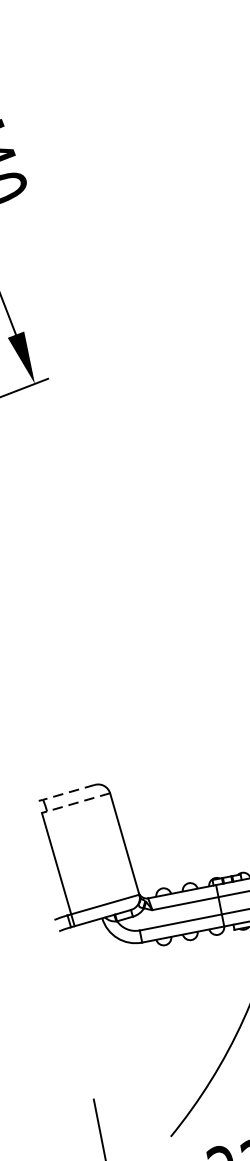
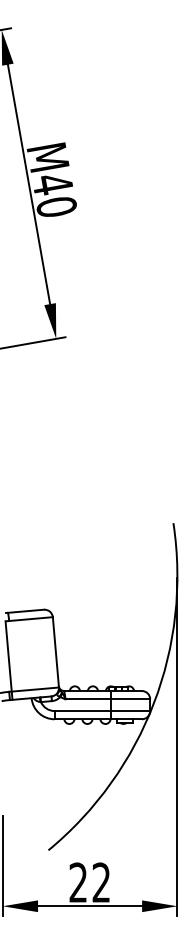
line: (68, 792) -> (25, 611), dashed -> solid
line: (79, 802) -> (31, 619), dashed -> solid

